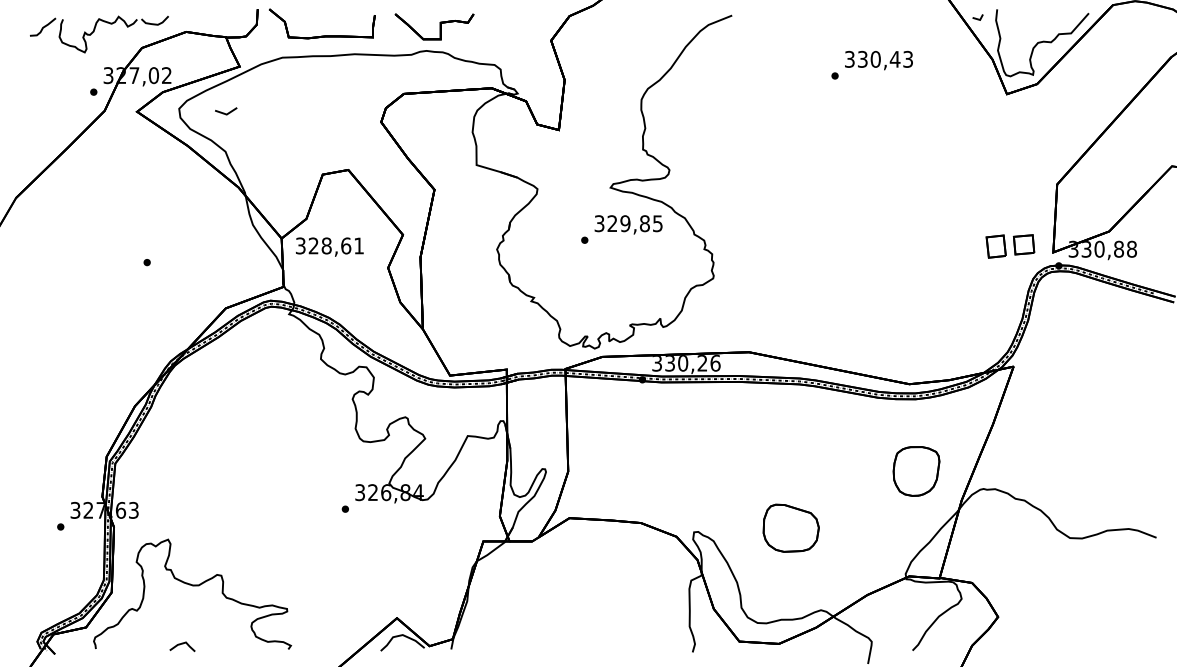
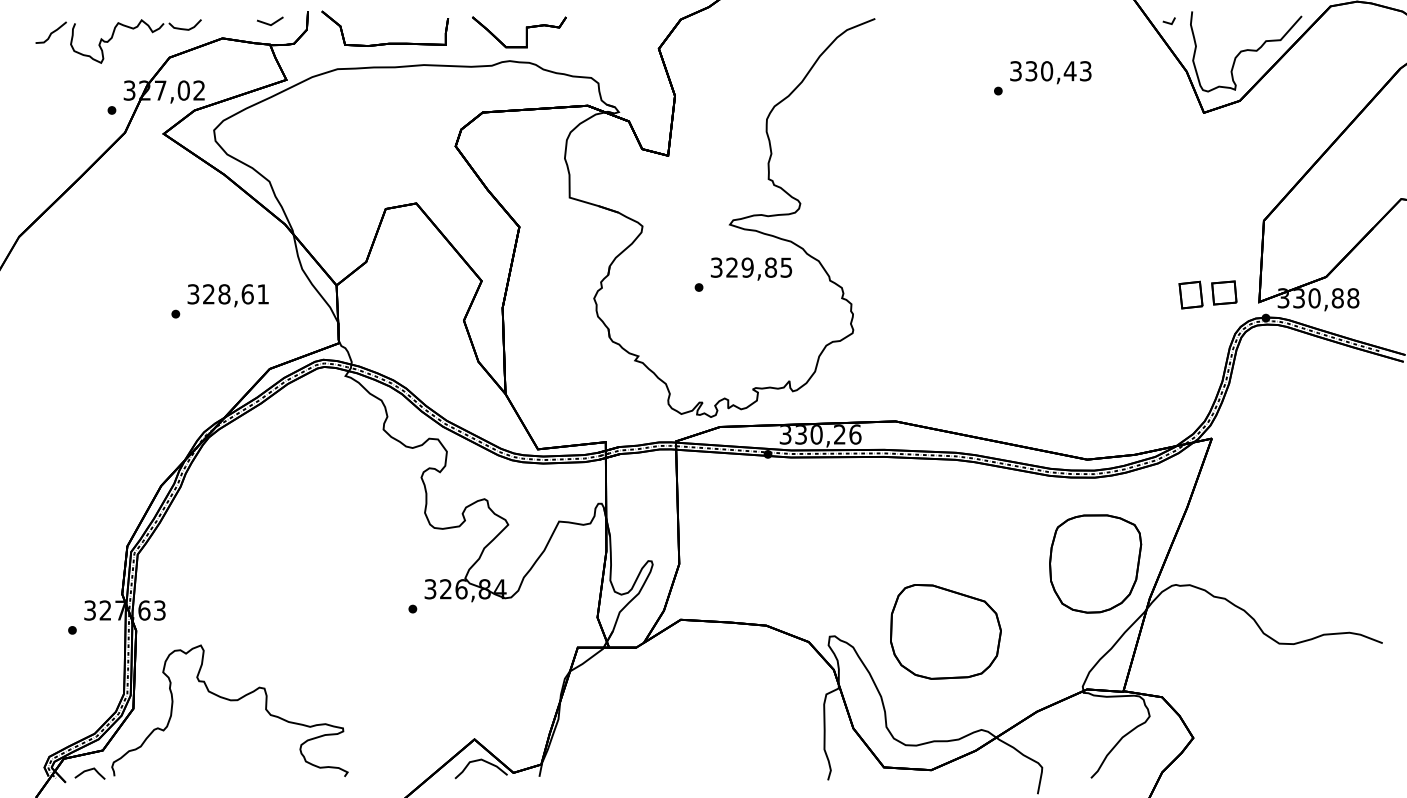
line: (225, 113) -> (269, 23), moved
text: (329, 246) -> (227, 295), moved
part: (916, 471) -> (1095, 563), size x1.67
part: (790, 527) -> (945, 631), size x1.67
line: (181, 645) -> (88, 771), moved

